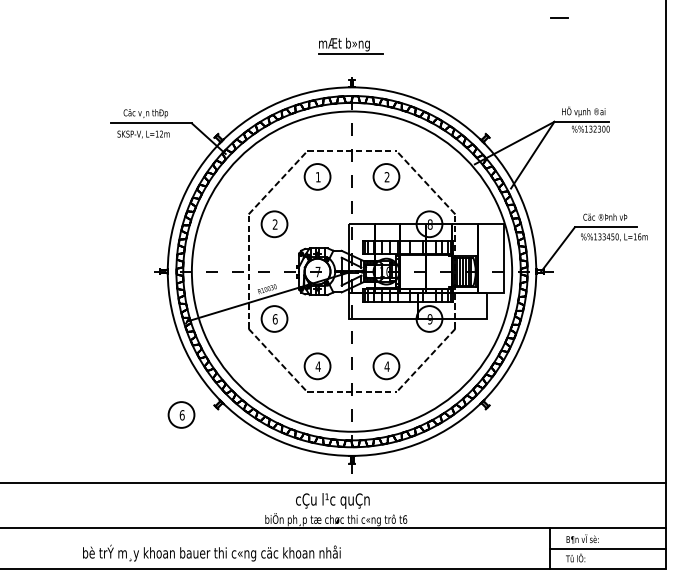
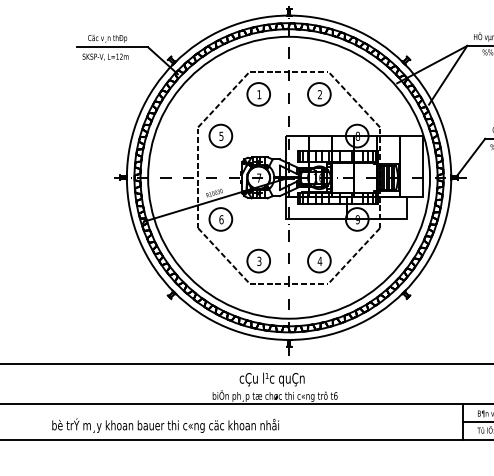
text: (274, 224) -> (220, 136), 2 -> 5
text: (317, 366) -> (258, 261), 4 -> 3
part: (181, 414) -> (138, 303), removed

